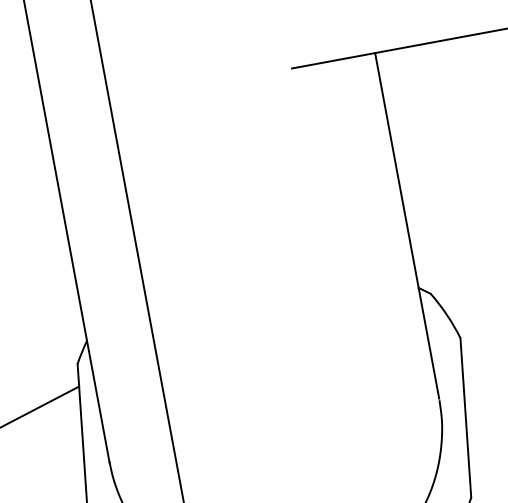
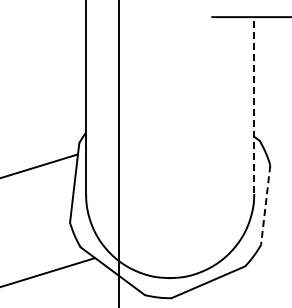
line: (407, 224) -> (254, 104), solid -> dashed
line: (465, 418) -> (265, 205), solid -> dashed

